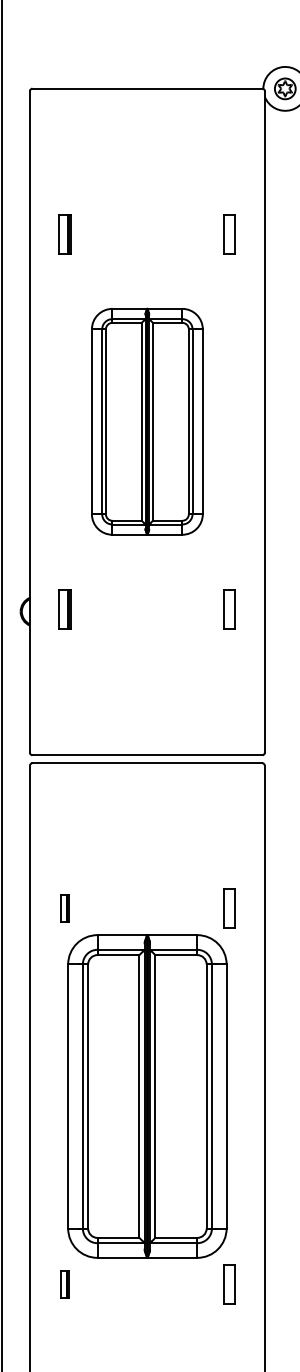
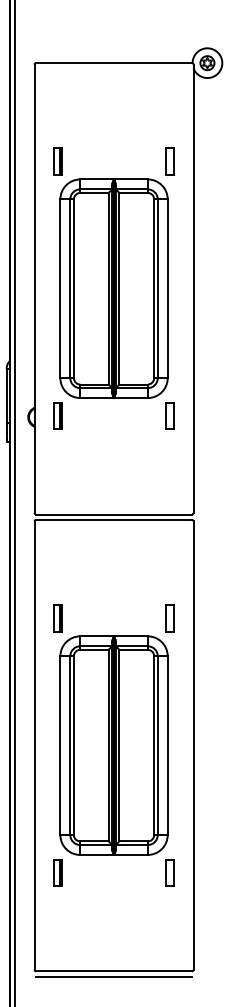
part: (146, 421) -> (113, 288), size x1.43
part: (63, 908) -> (57, 618), size x1.43
part: (63, 1283) -> (57, 872), size x1.43

